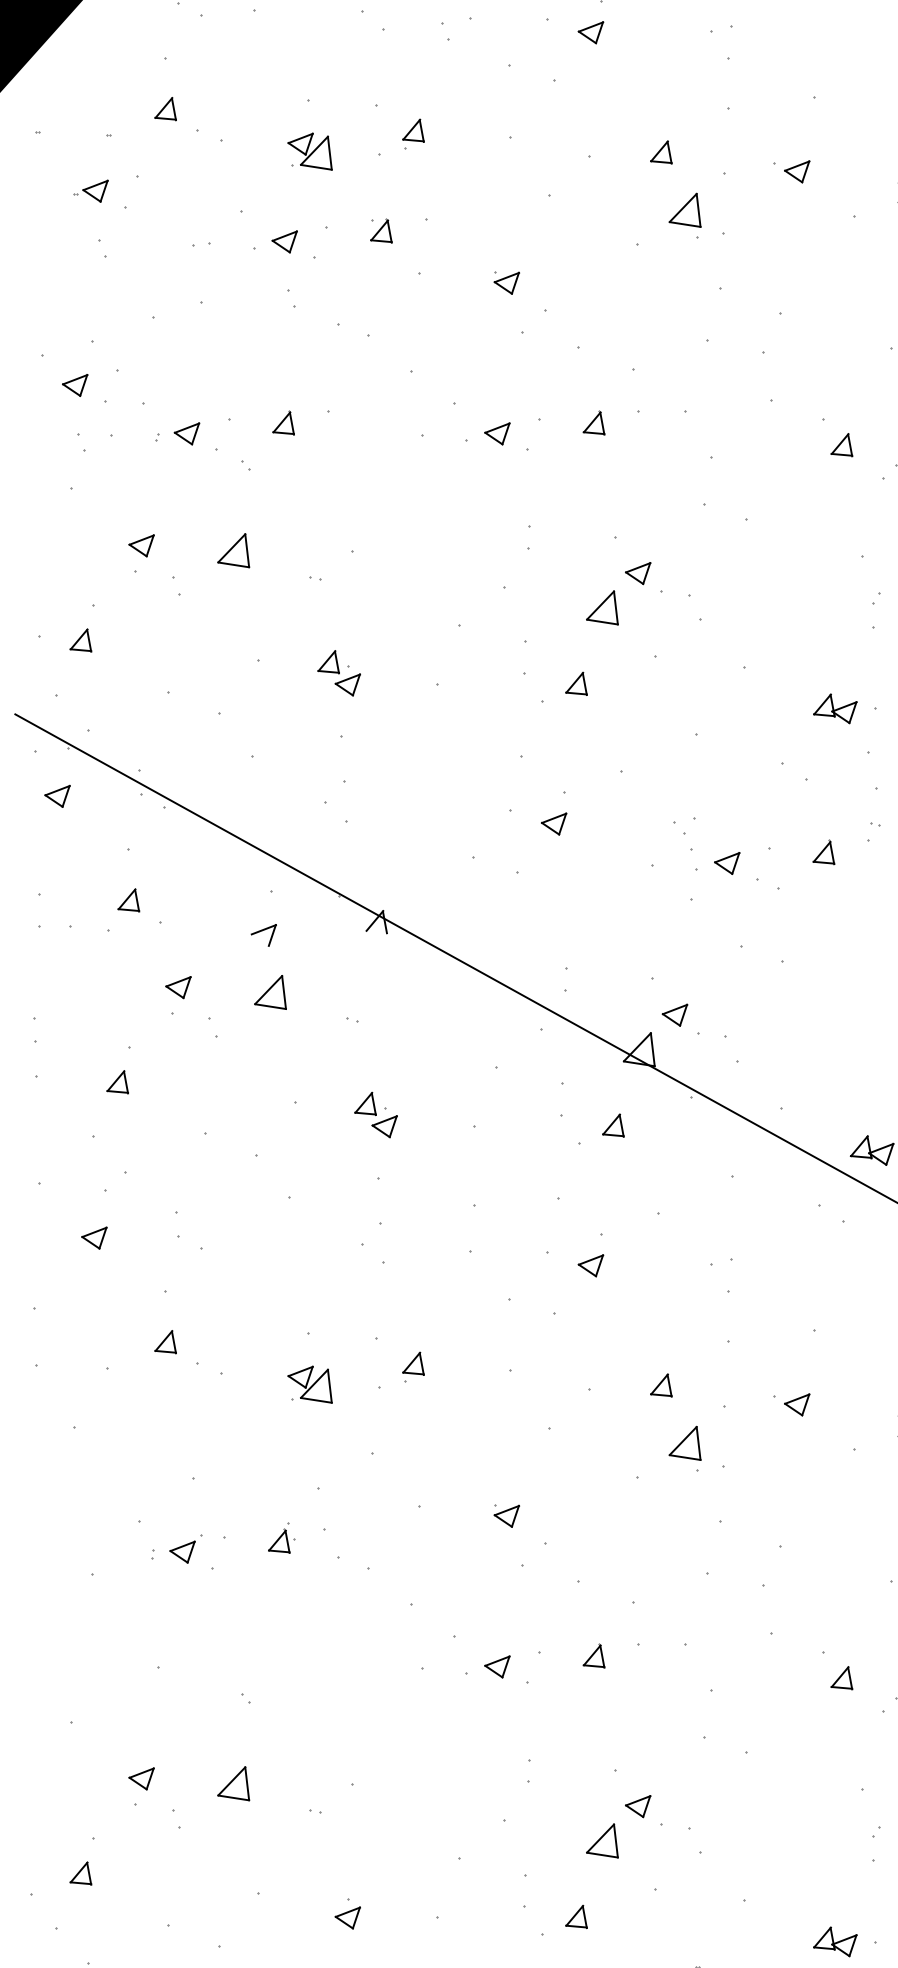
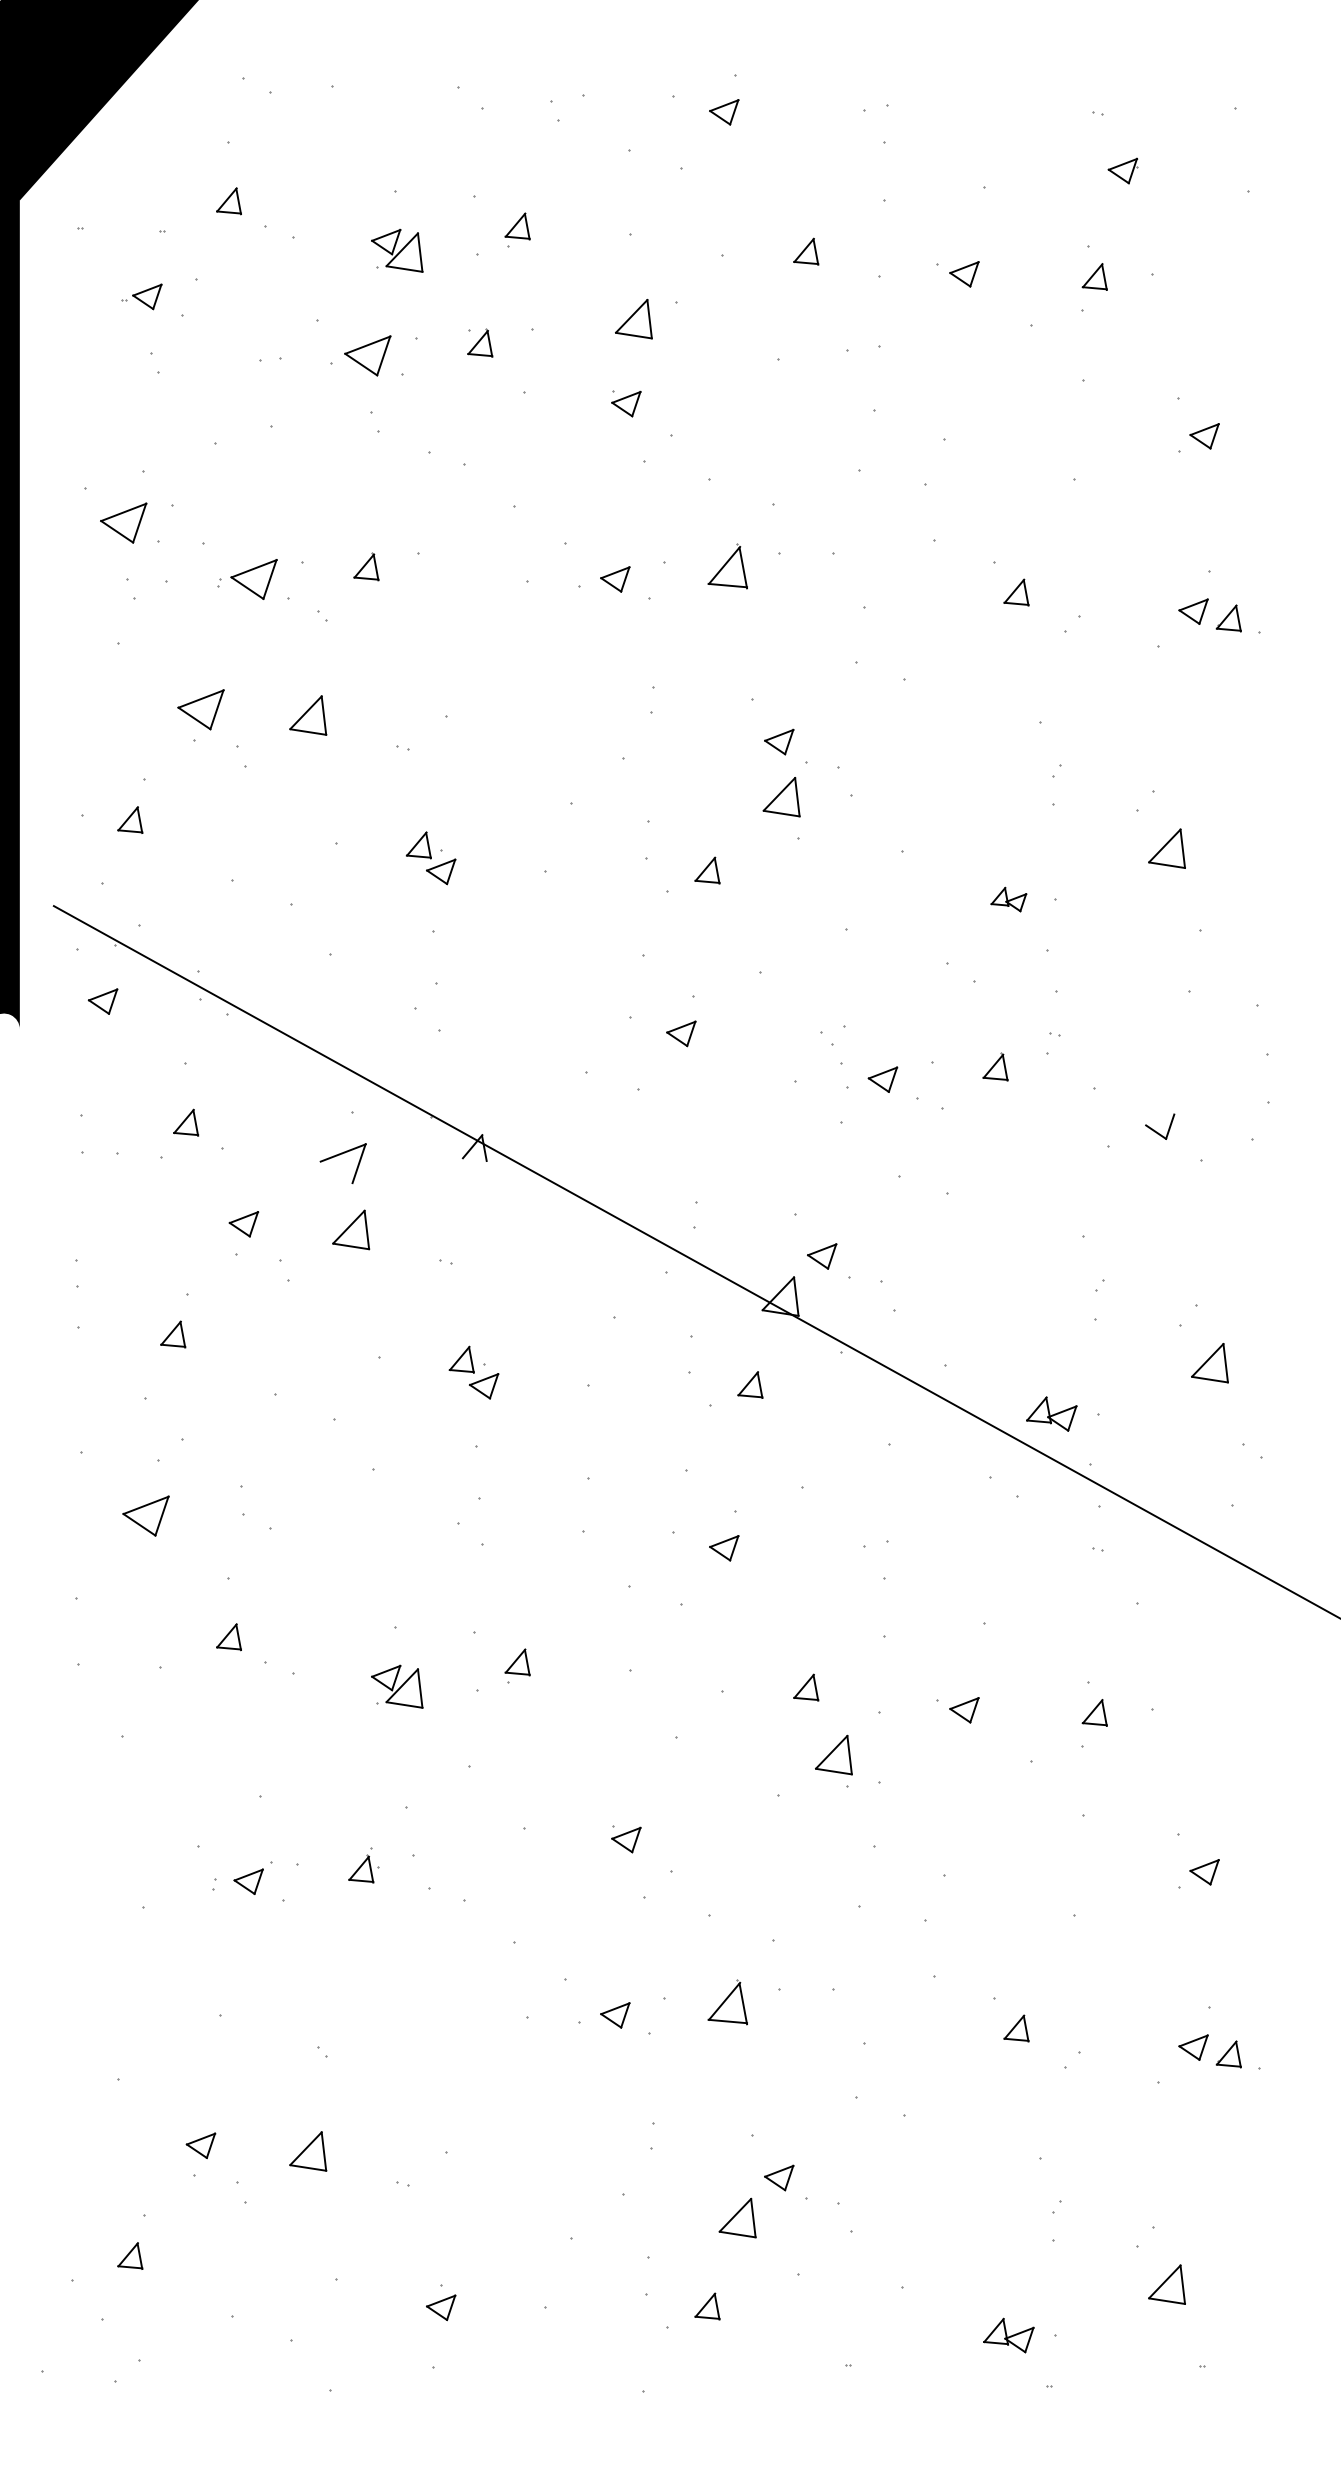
part: (684, 210) -> (633, 319), moved
part: (284, 241) -> (367, 355), size x1.6
part: (75, 384) -> (123, 522), size x1.6
part: (593, 422) -> (727, 566), size x1.6
part: (186, 433) -> (253, 579), size x1.6
part: (141, 545) -> (200, 709), size x1.6
part: (602, 608) -> (781, 797), moved
part: (835, 708) -> (1008, 899), size x0.7
part: (263, 935) -> (343, 1163), size x1.6
part: (93, 1237) -> (145, 1515), size x1.6
part: (593, 1655) -> (727, 2002), size x1.6

